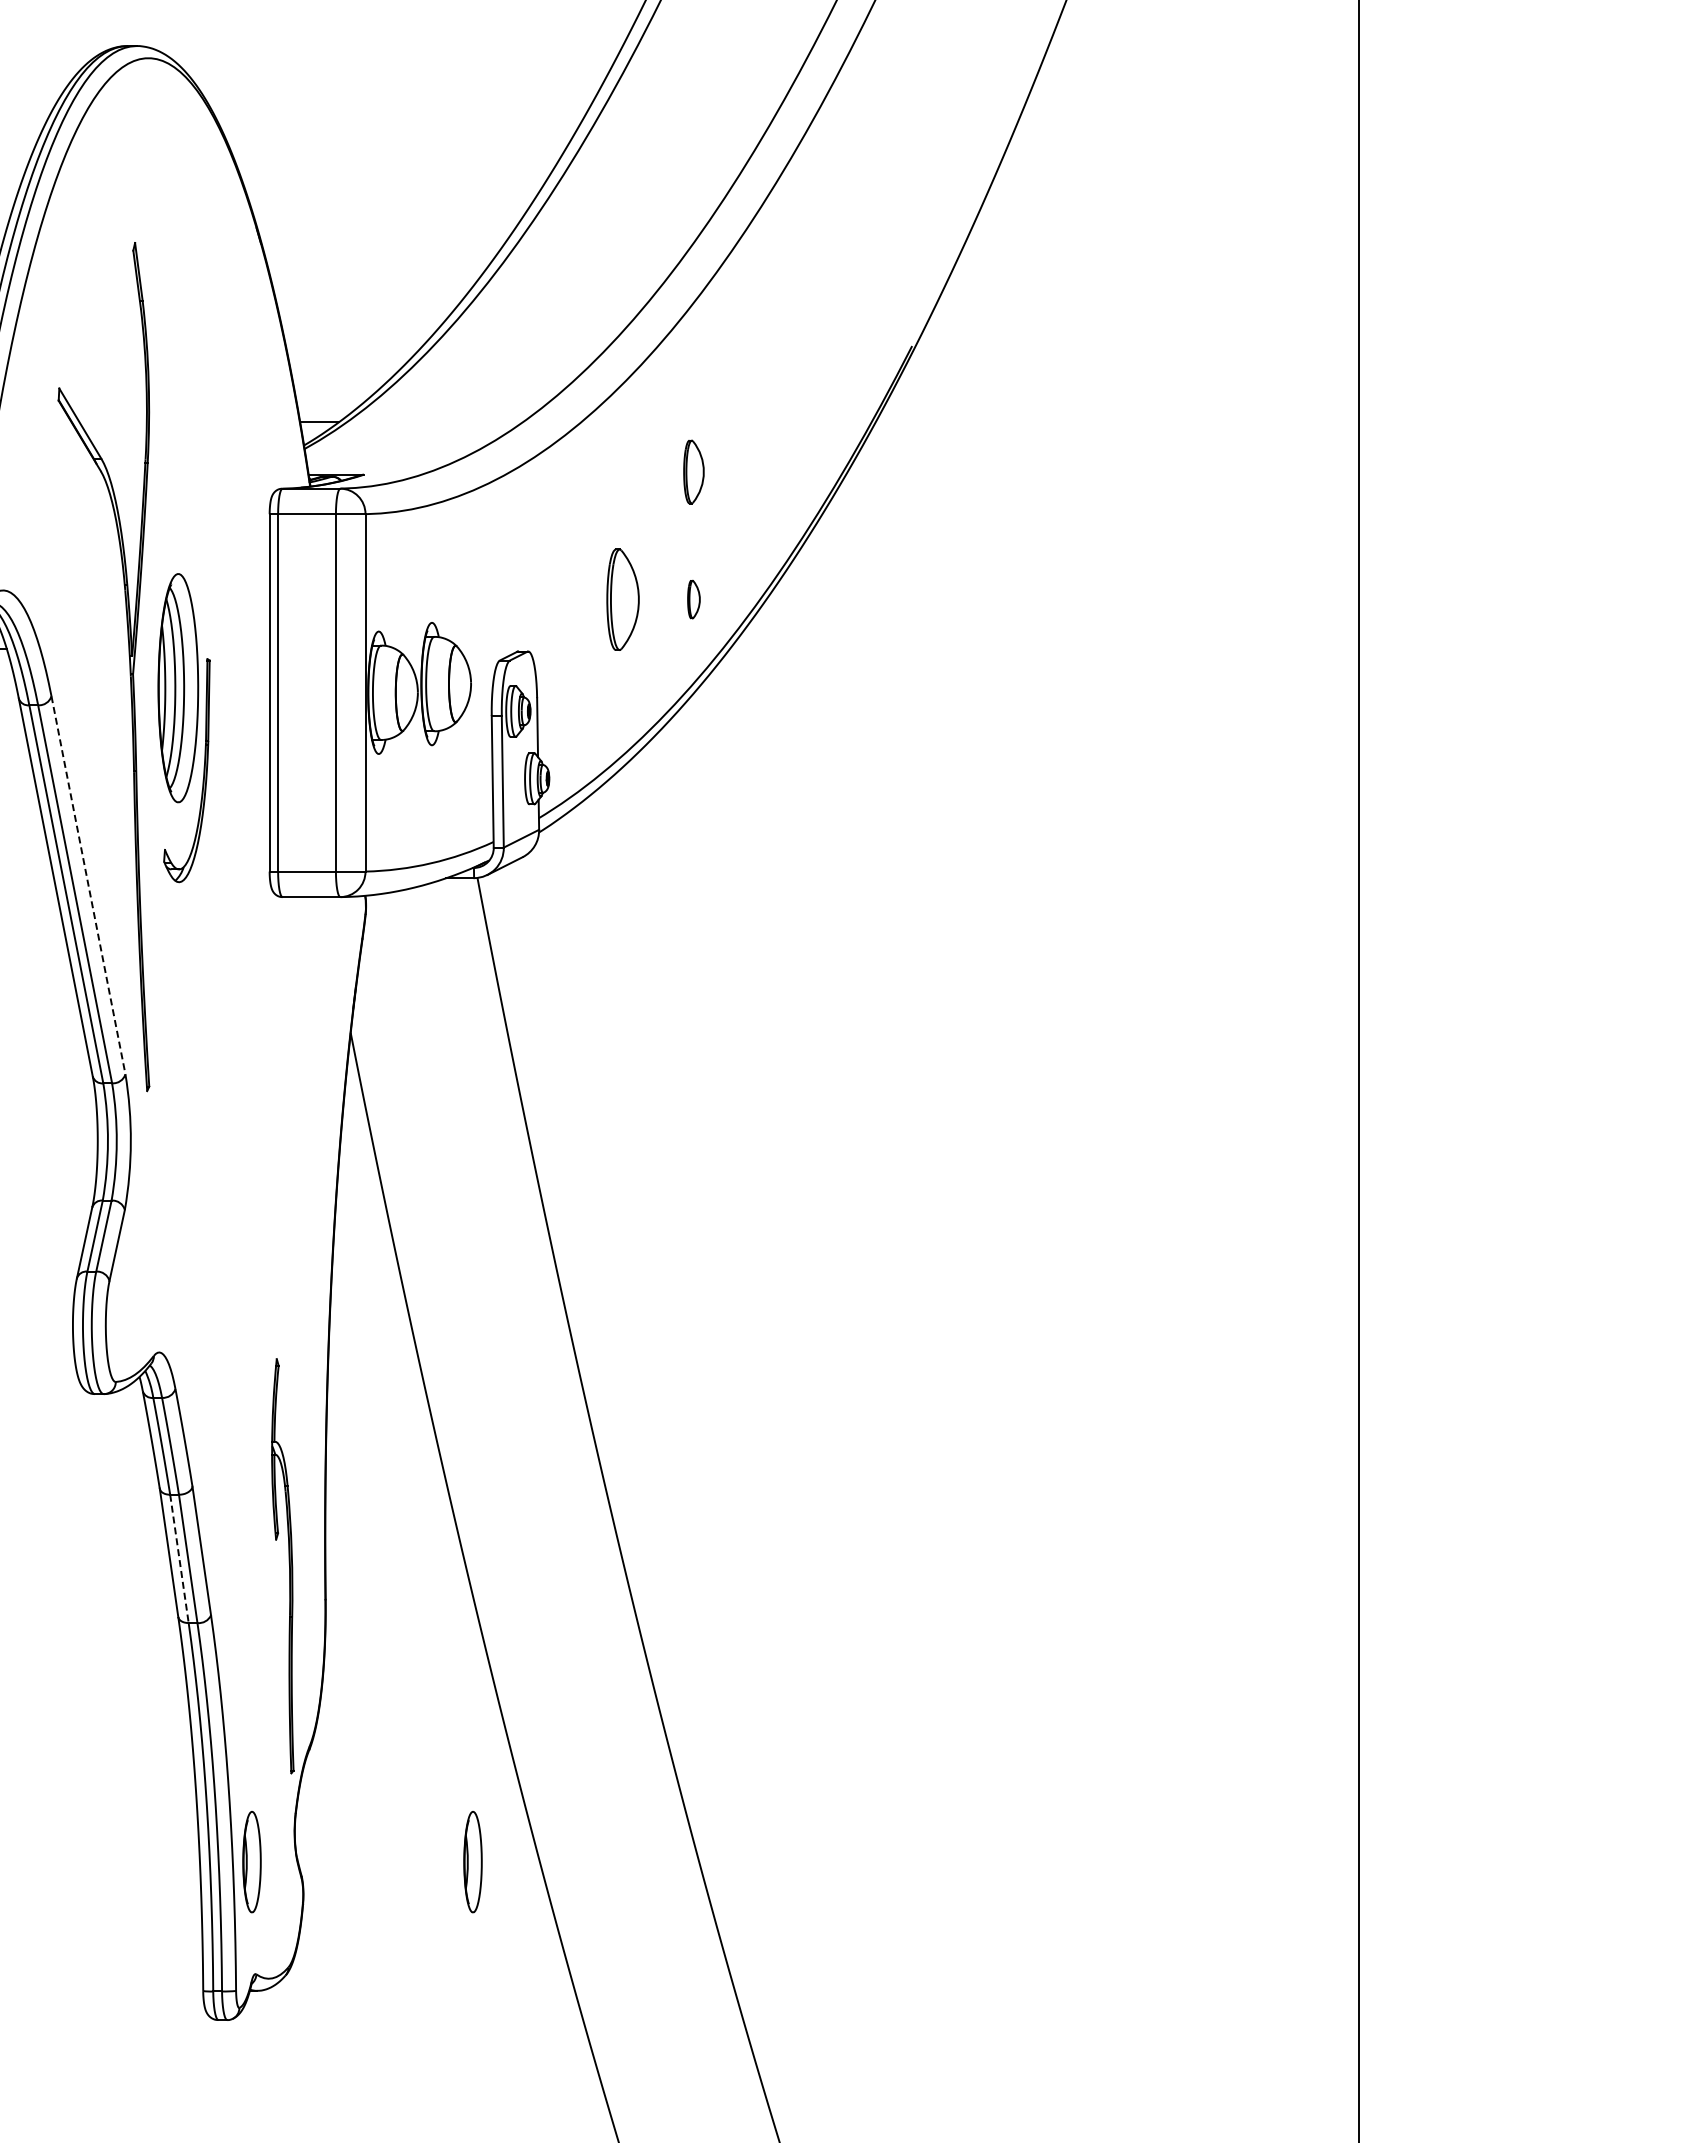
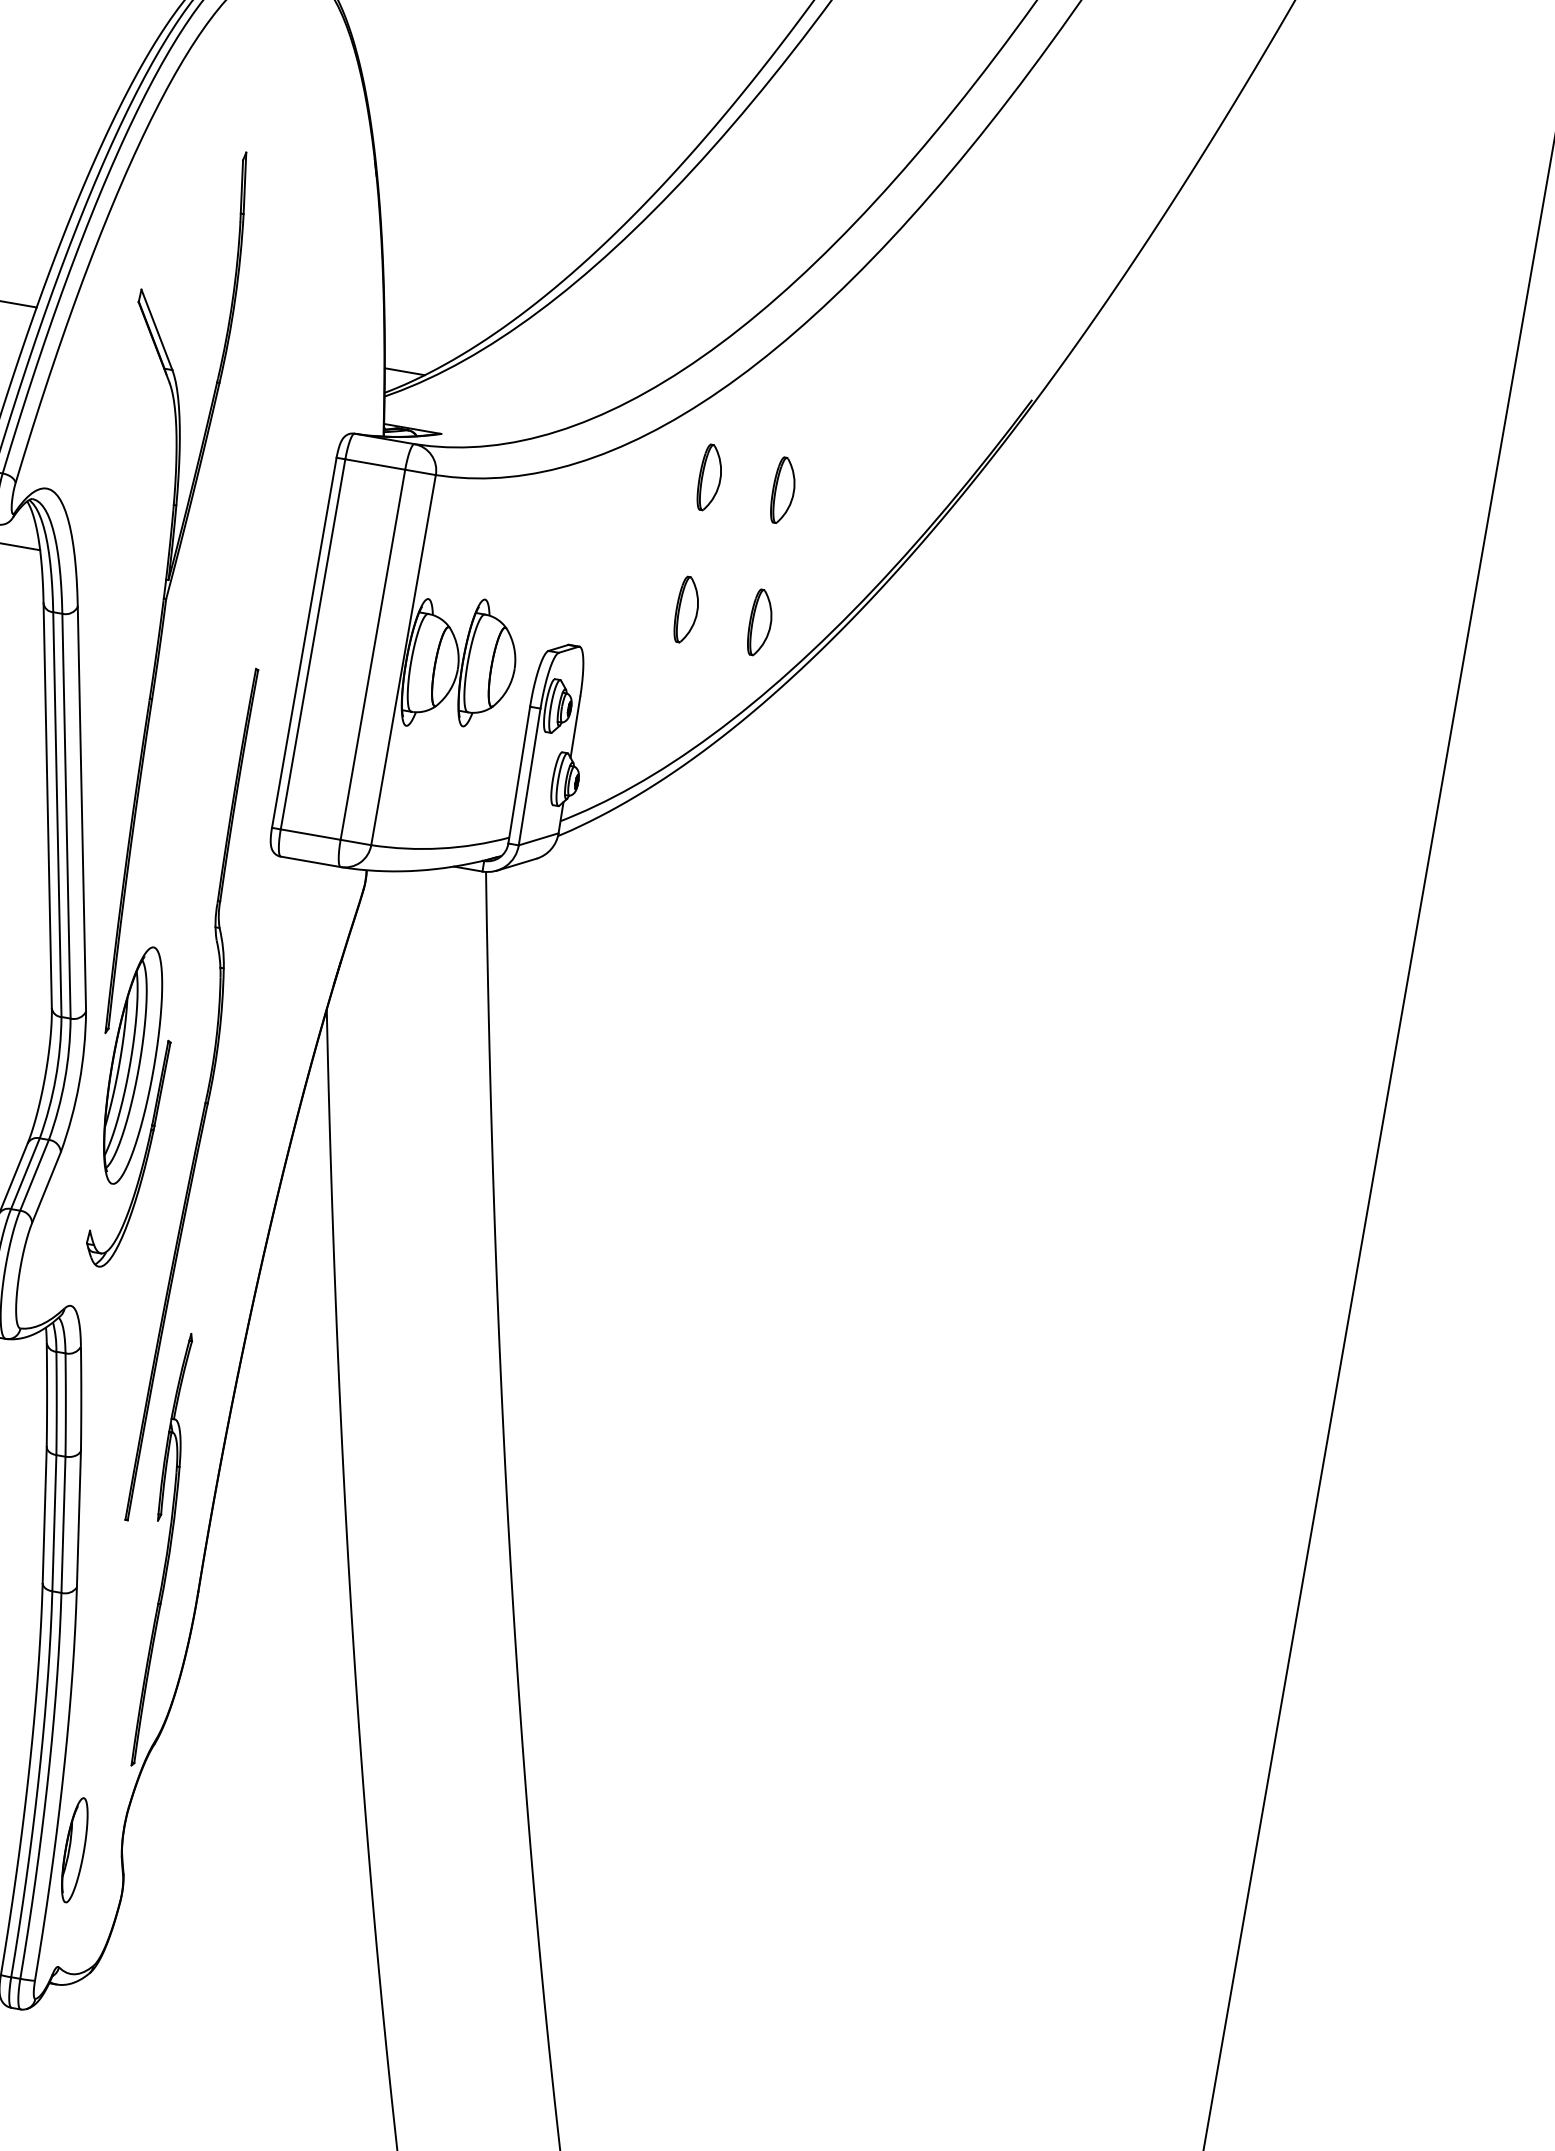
part: (622, 471) -> (709, 477), added
part: (622, 599) -> (686, 609), size x0.62
part: (693, 599) -> (760, 622), size x1.67
part: (183, 728) -> (131, 1108), moved
line: (88, 885) -> (81, 809), dashed -> solid
part: (251, 1134) -> (205, 1096), added
line: (179, 1558) -> (54, 1522), dashed -> solid
part: (472, 1862) -> (302, 1890), removed

